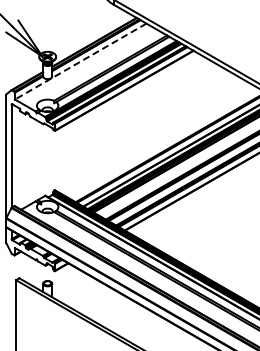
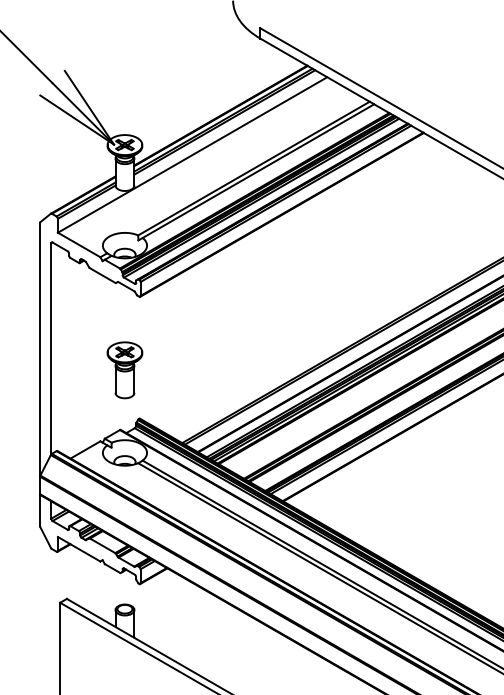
line: (80, 61) -> (192, 154), dashed -> solid
part: (47, 166) -> (124, 369), added

